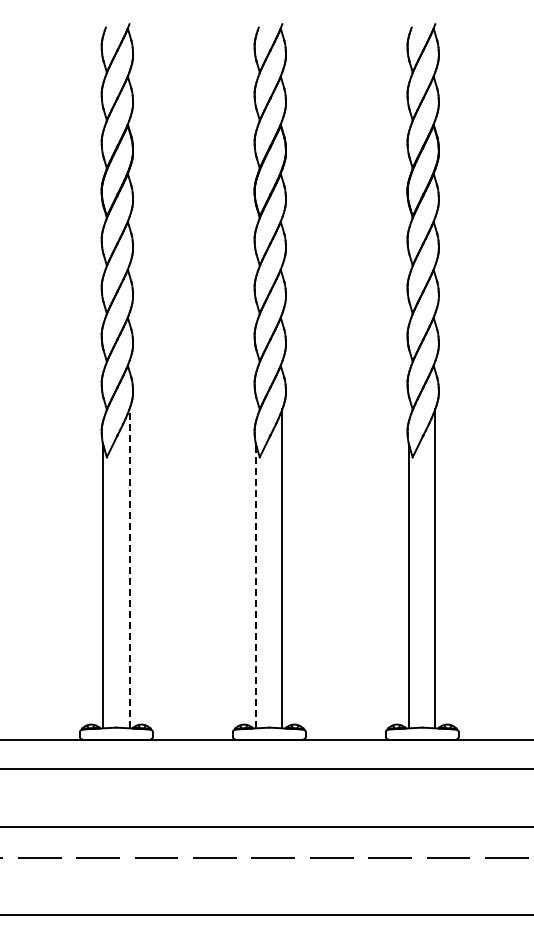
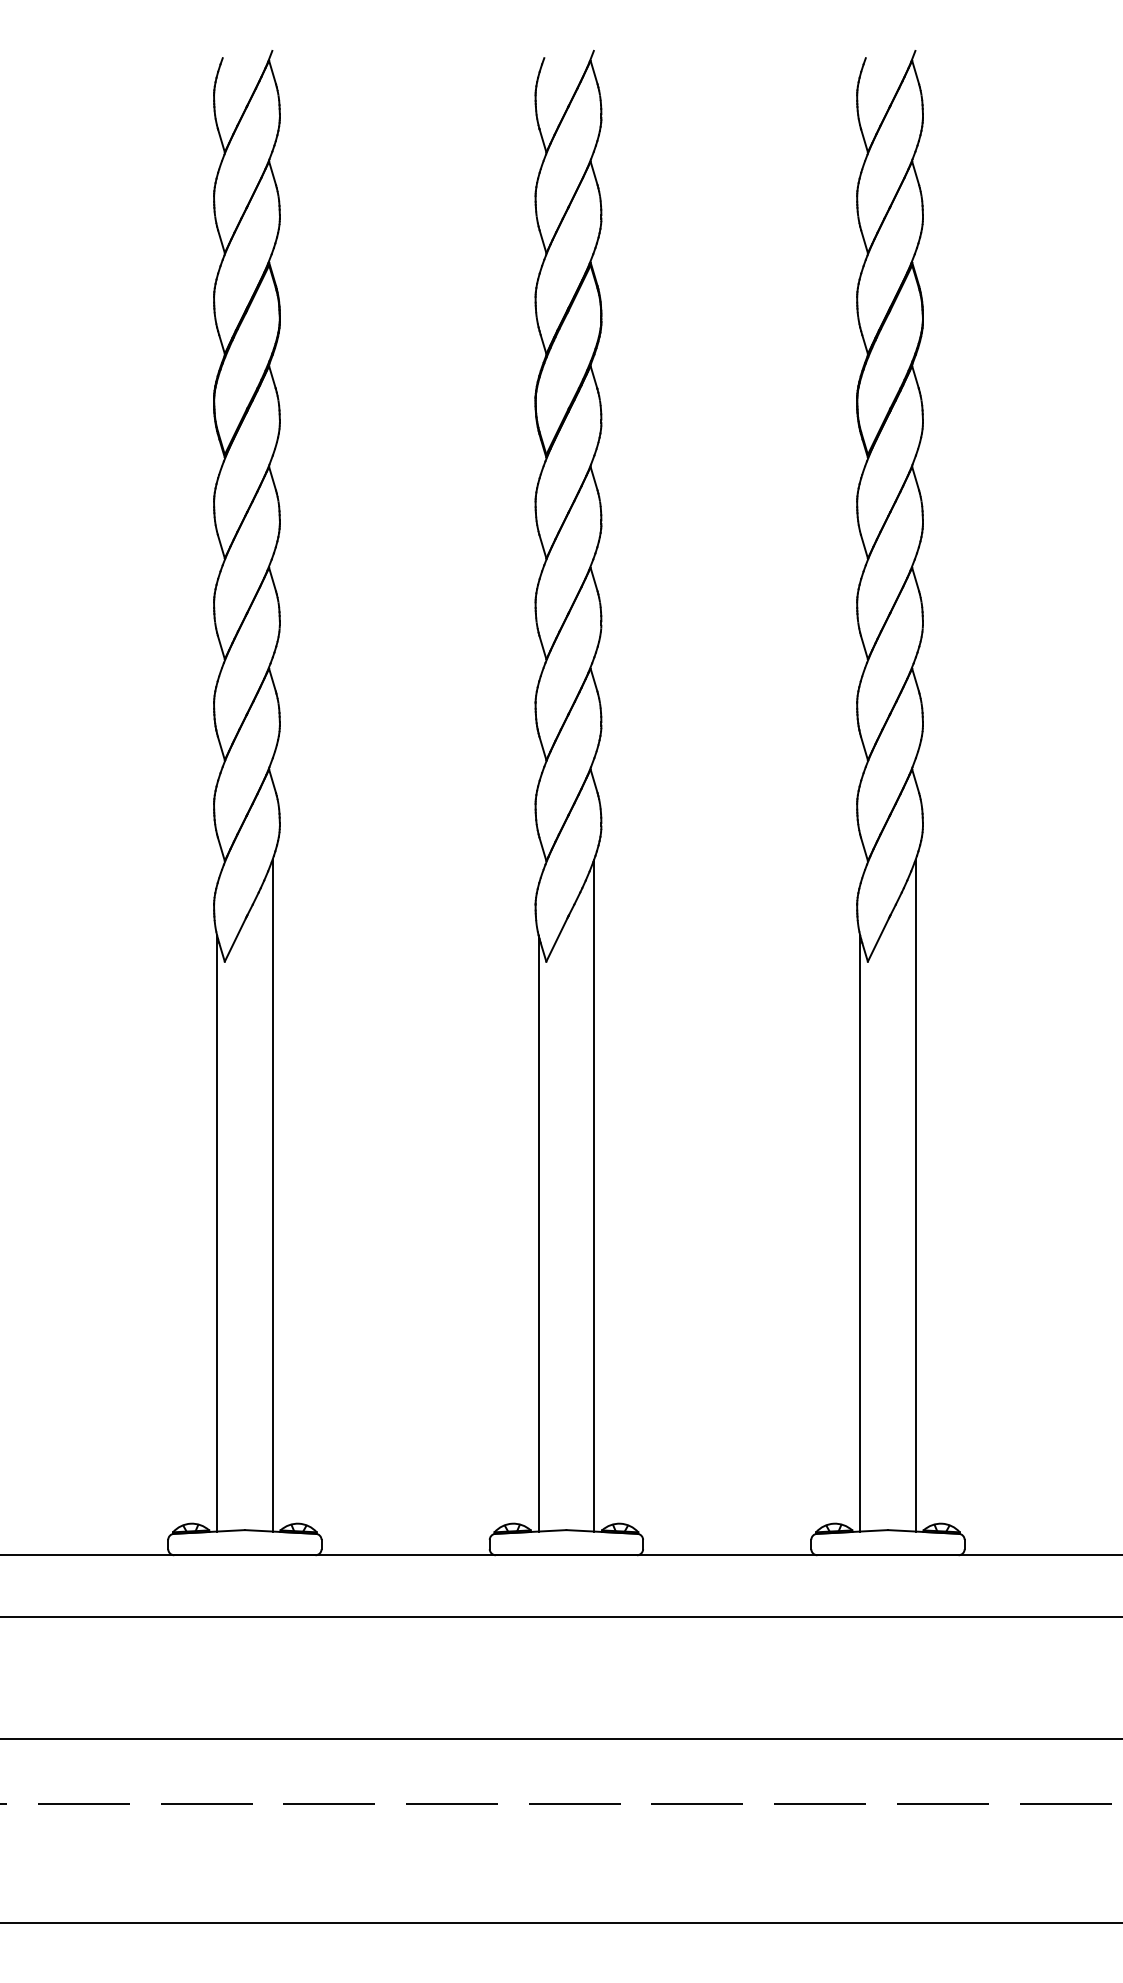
line: (129, 568) -> (272, 1195), dashed -> solid
line: (256, 586) -> (539, 1233), dashed -> solid

